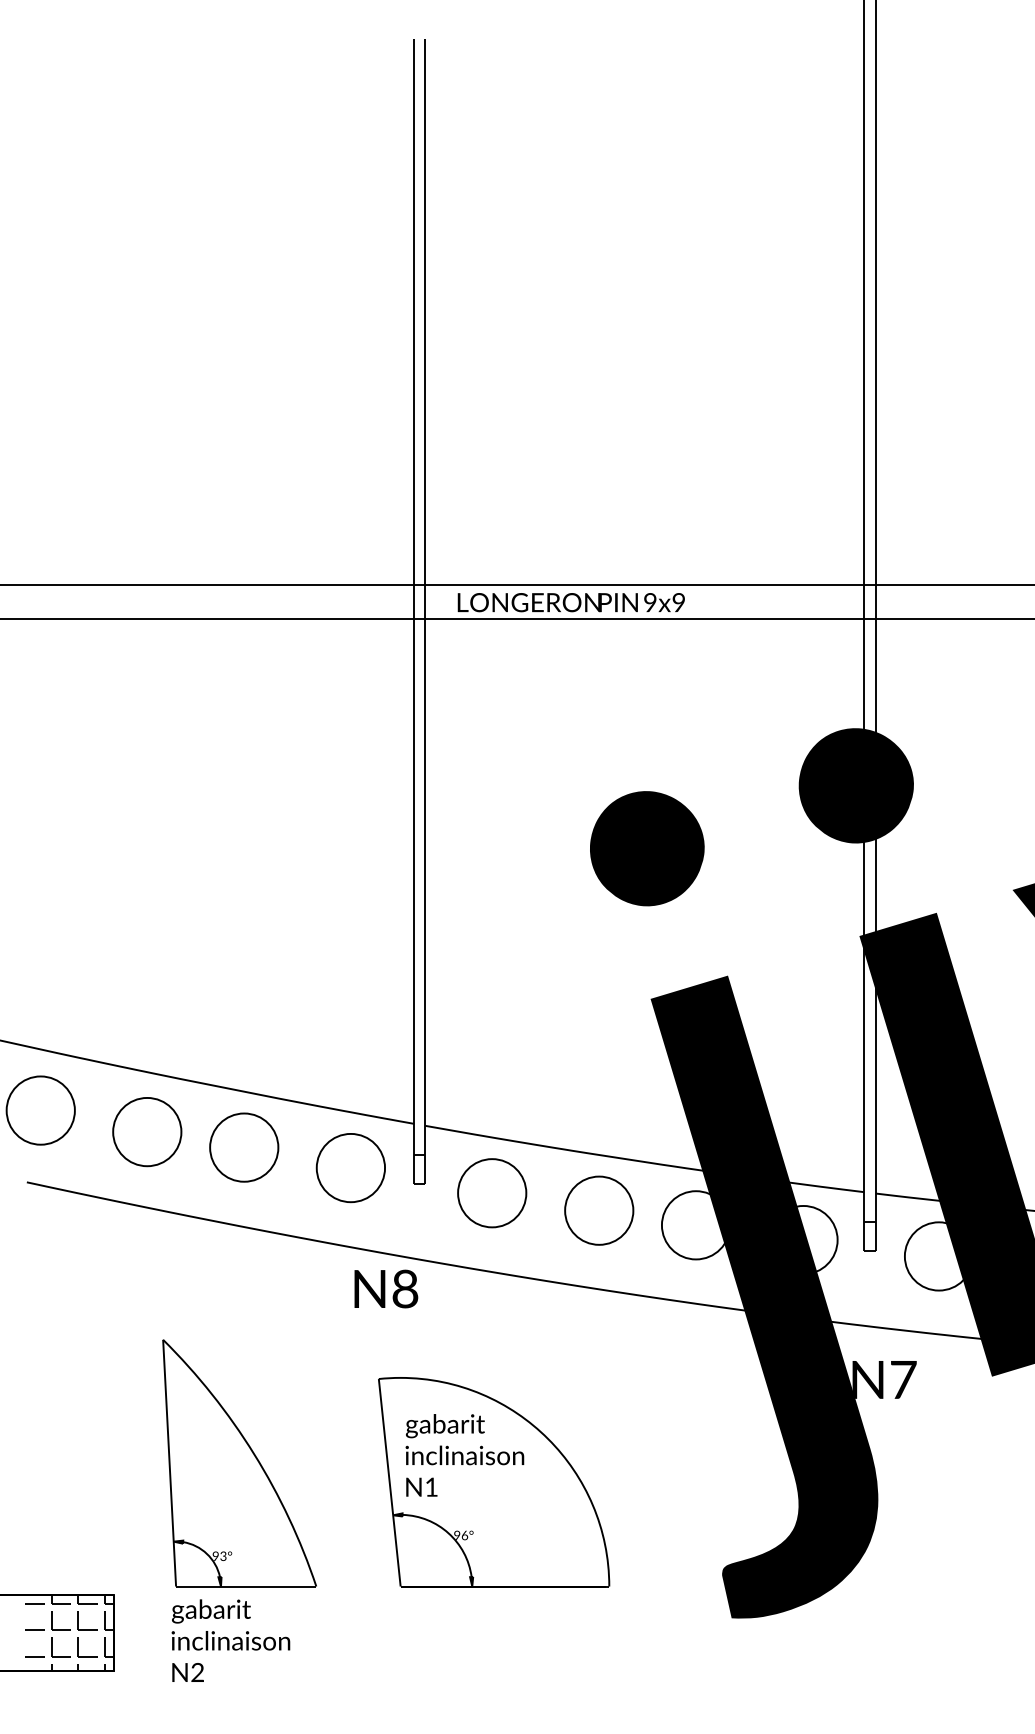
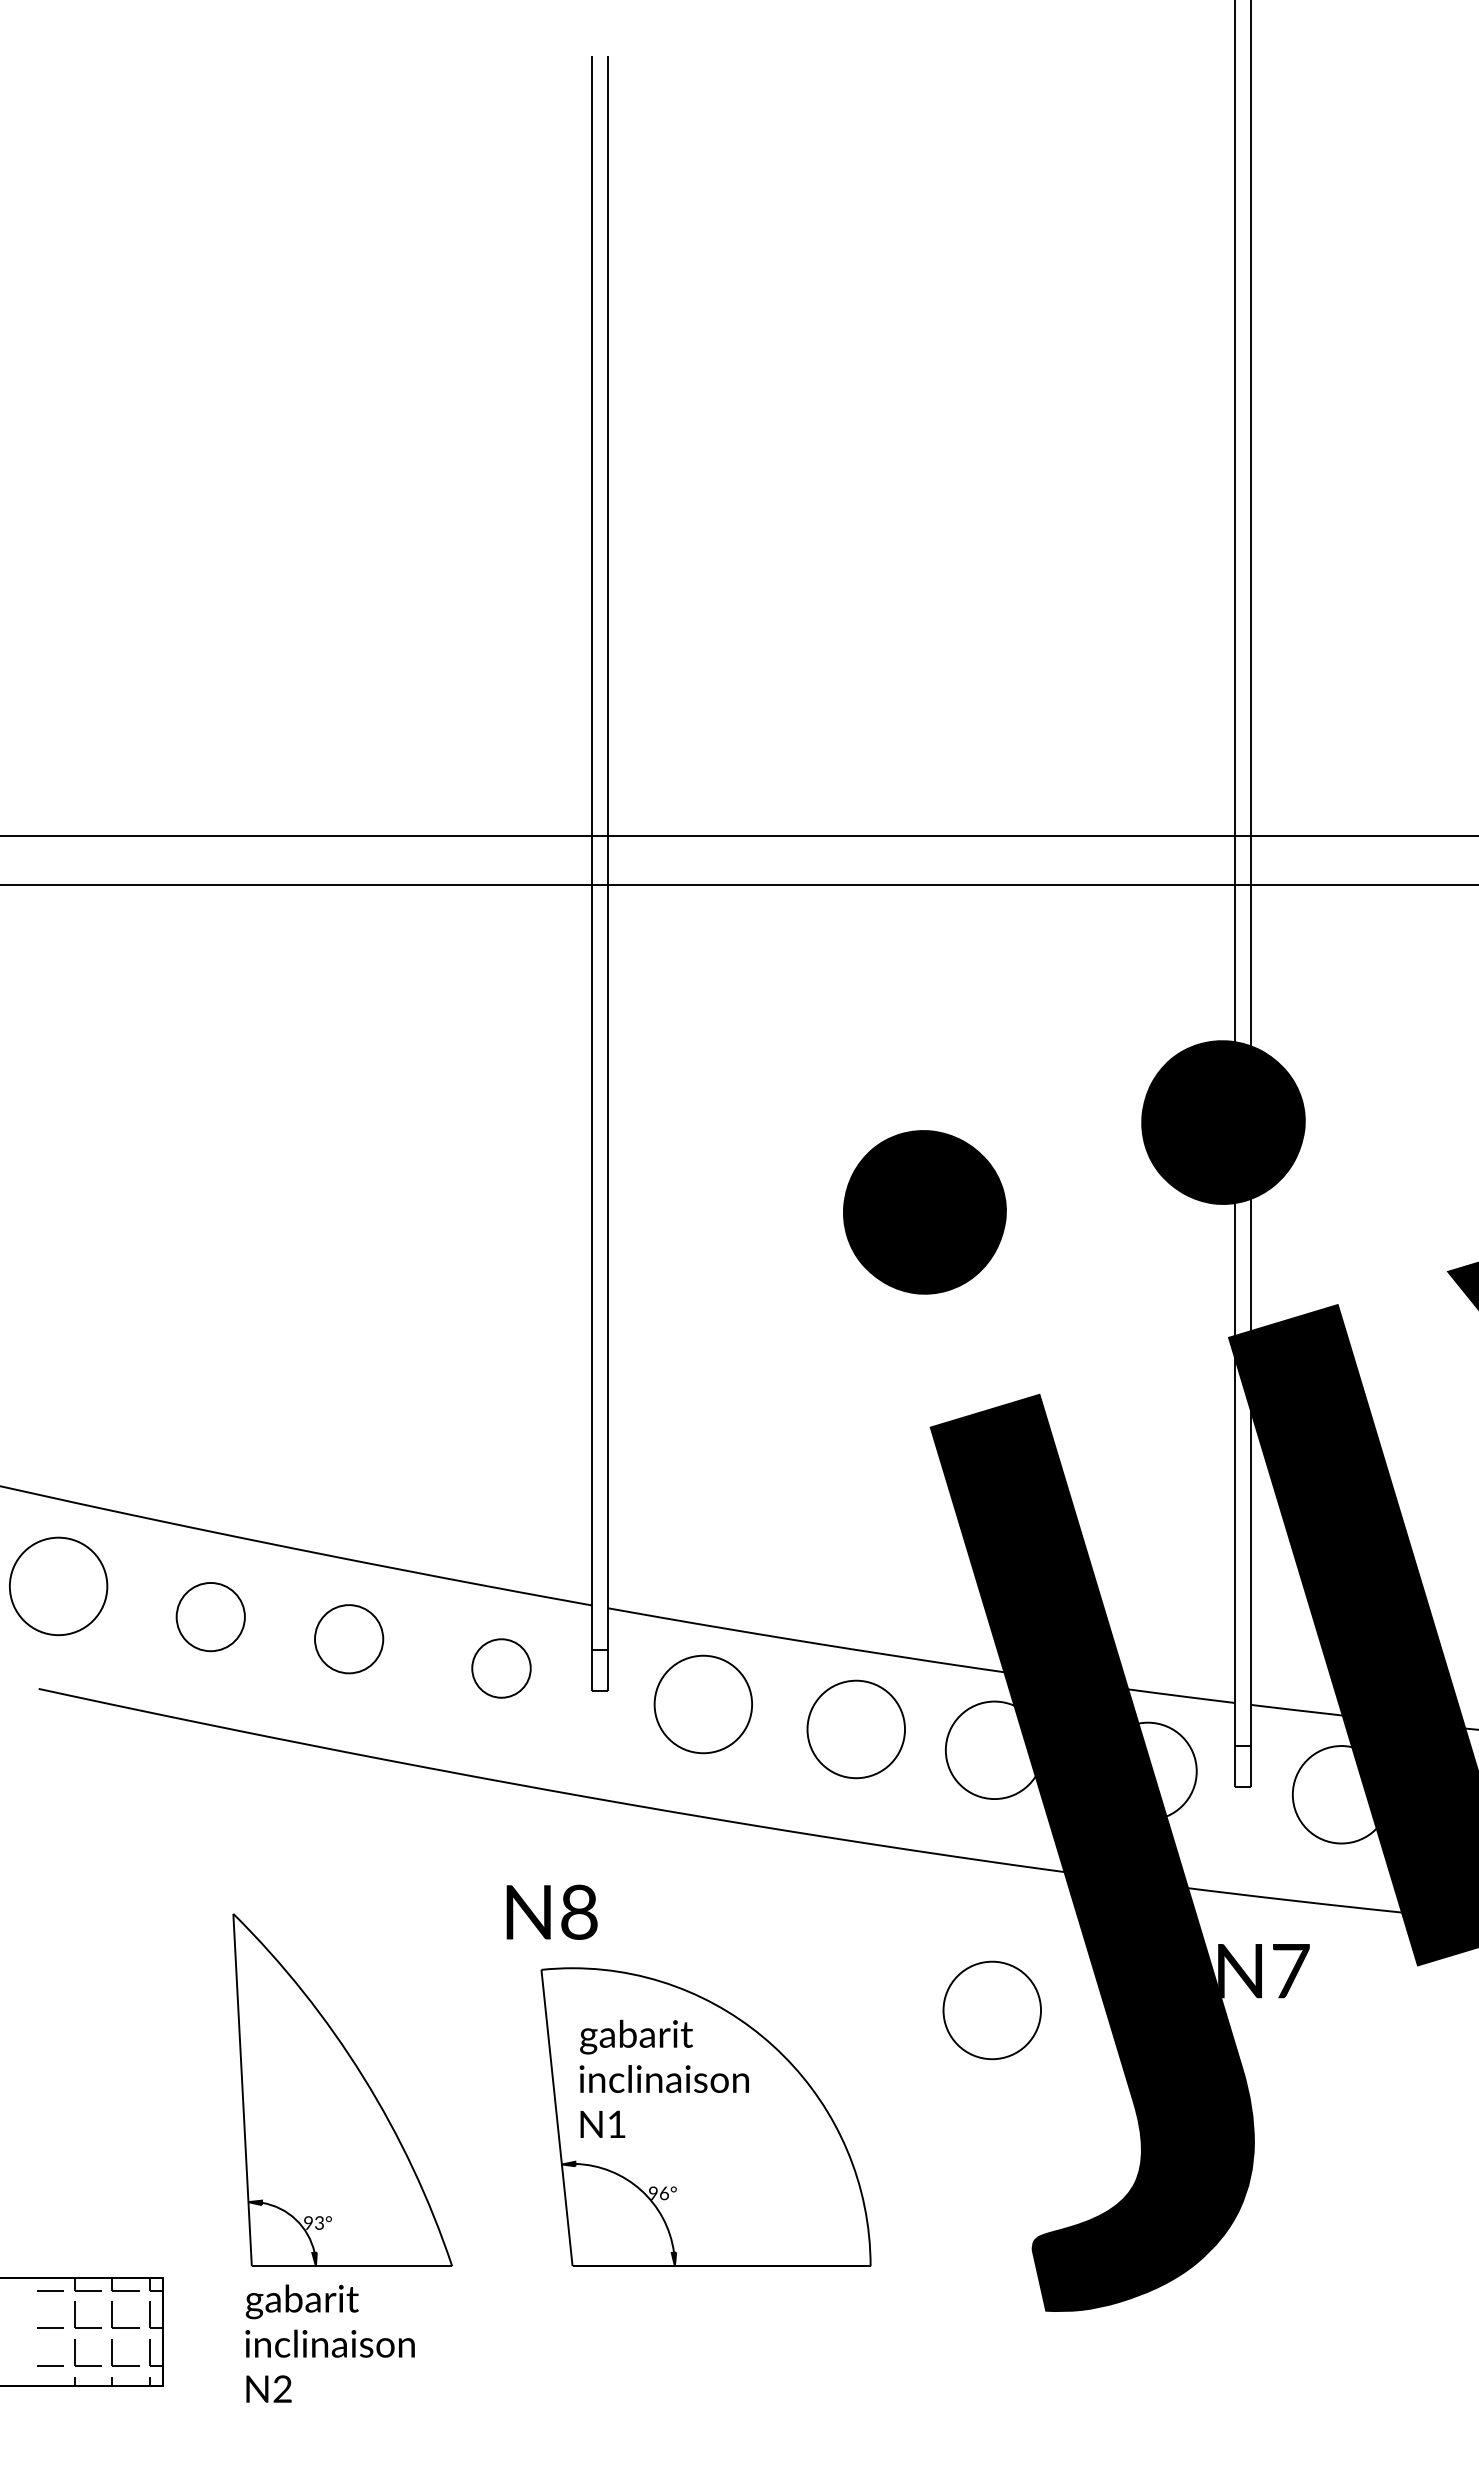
part: (571, 602) -> (816, 860), removed
part: (147, 1131) -> (210, 1616), size x0.7
part: (243, 1147) -> (348, 1638), size x0.7
part: (350, 1168) -> (501, 1668), size x0.6
part: (385, 1288) -> (551, 1911), moved
part: (693, 1407) -> (991, 2010), added

